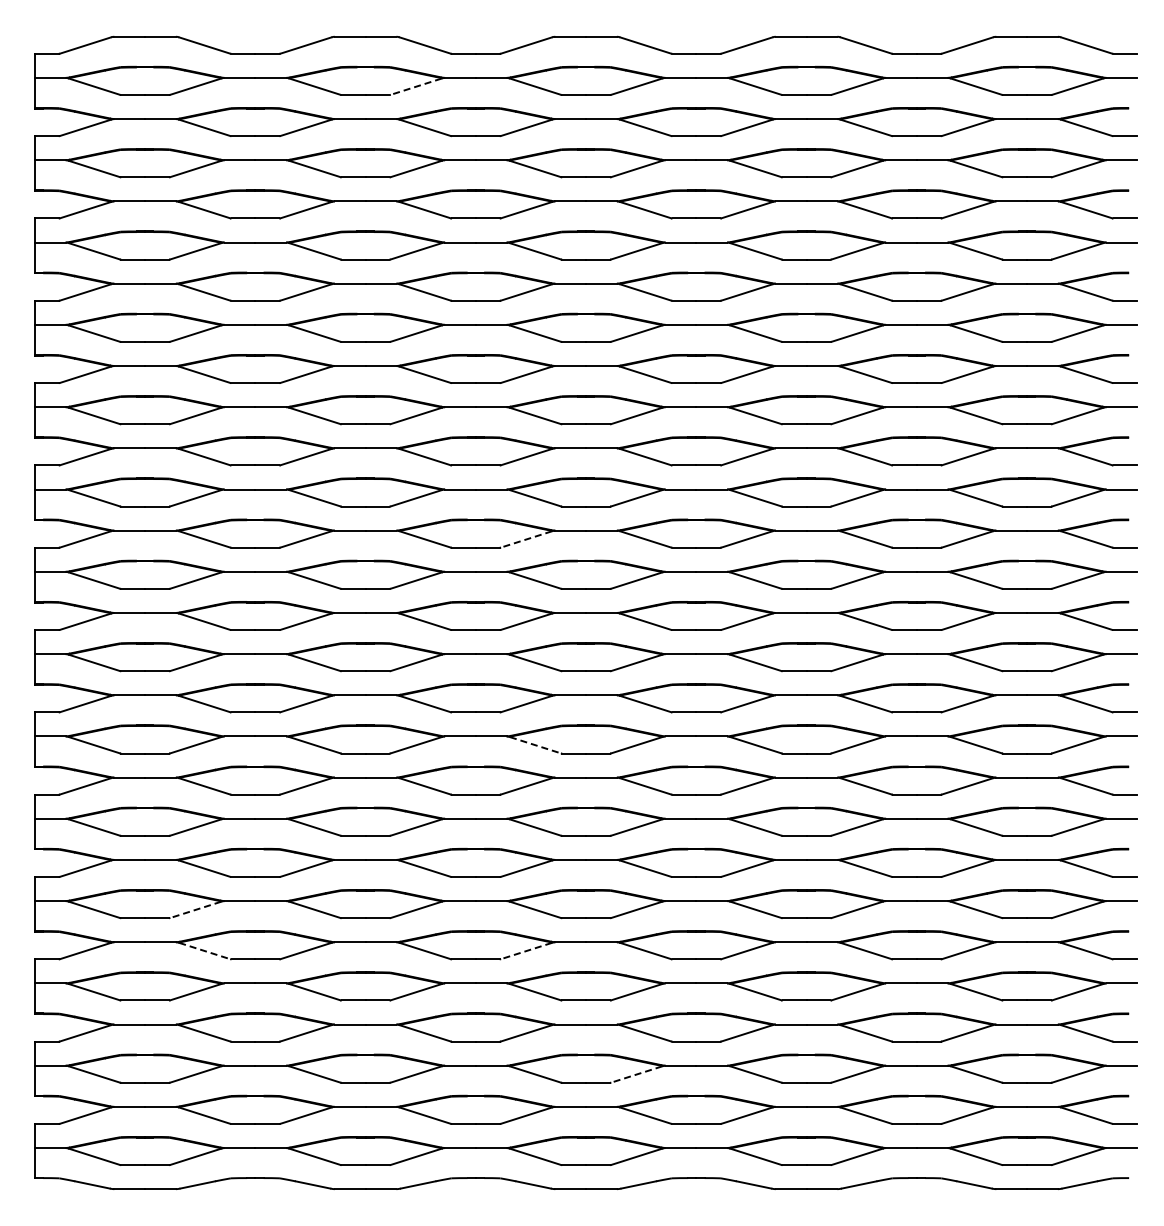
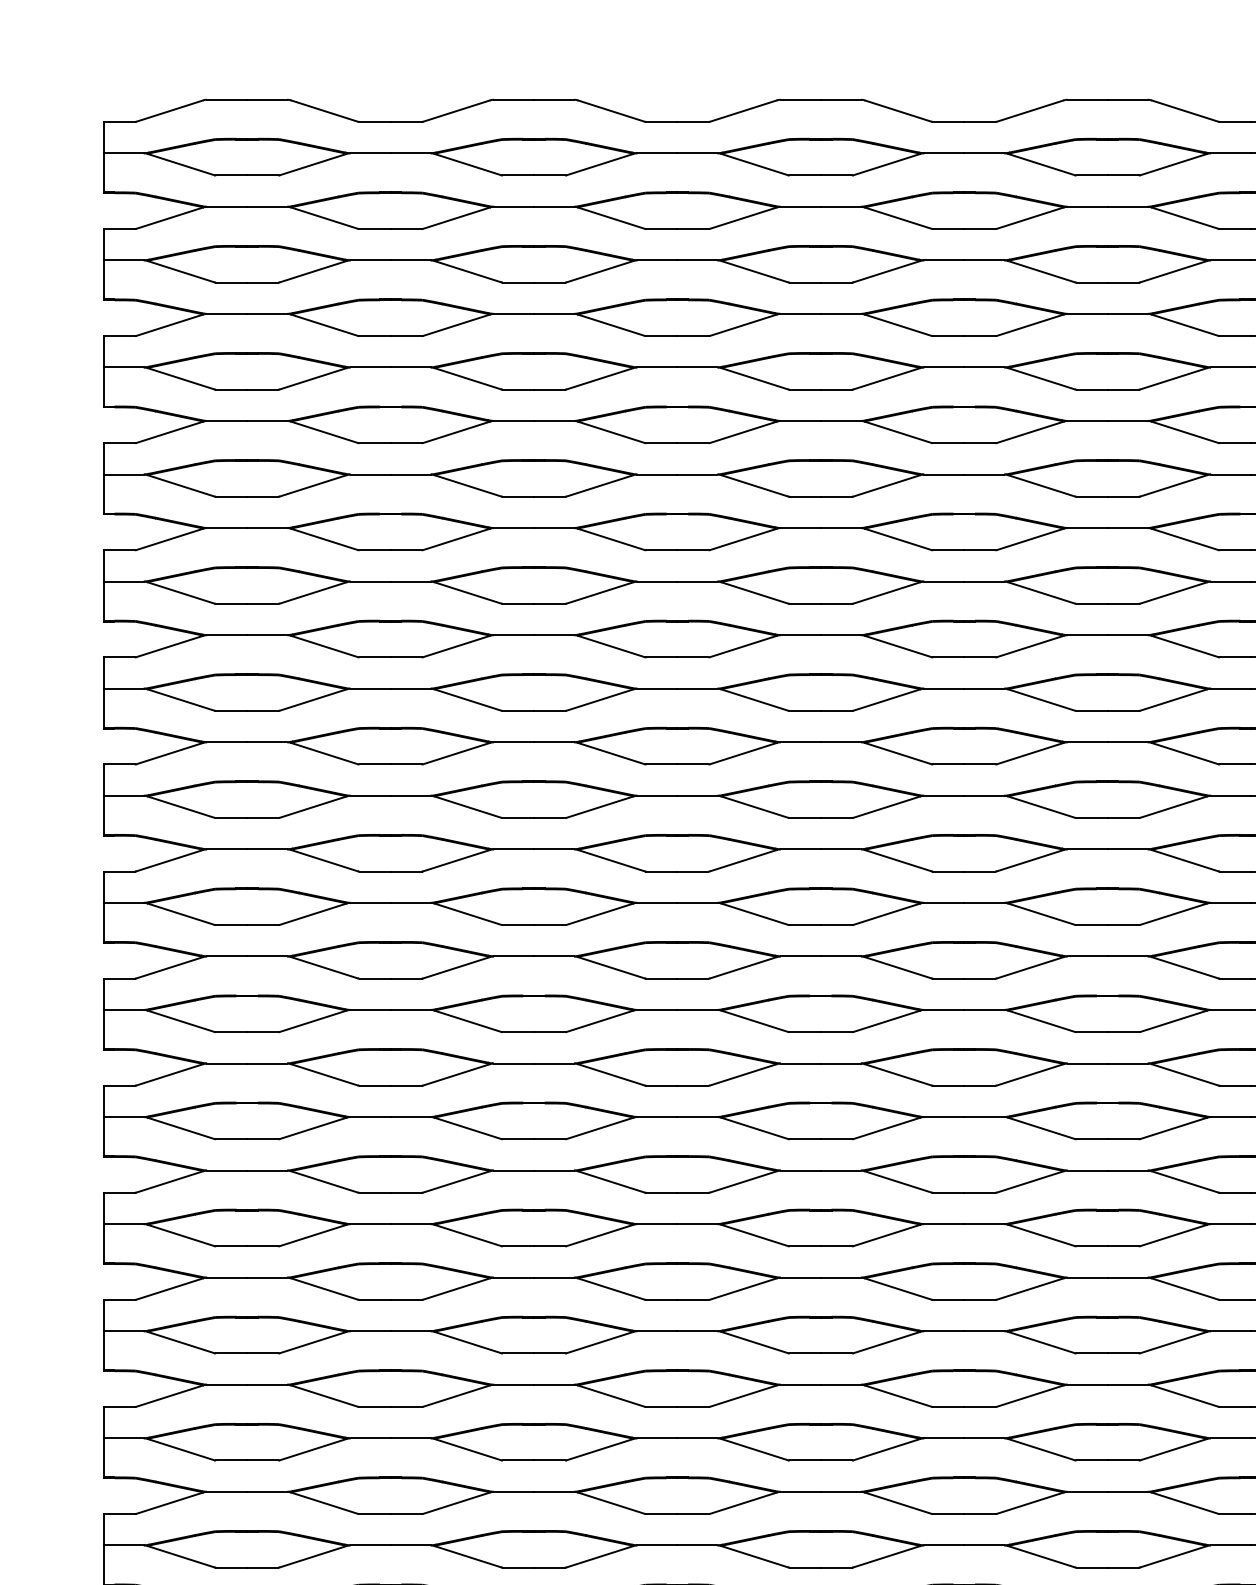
line: (416, 86) -> (600, 164), dashed -> solid
line: (526, 539) -> (743, 753), dashed -> solid
line: (535, 745) -> (754, 1021), dashed -> solid
line: (195, 909) -> (312, 1235), dashed -> solid
line: (204, 951) -> (324, 1289), dashed -> solid
line: (526, 951) -> (743, 1289), dashed -> solid
line: (636, 1074) -> (886, 1449), dashed -> solid

